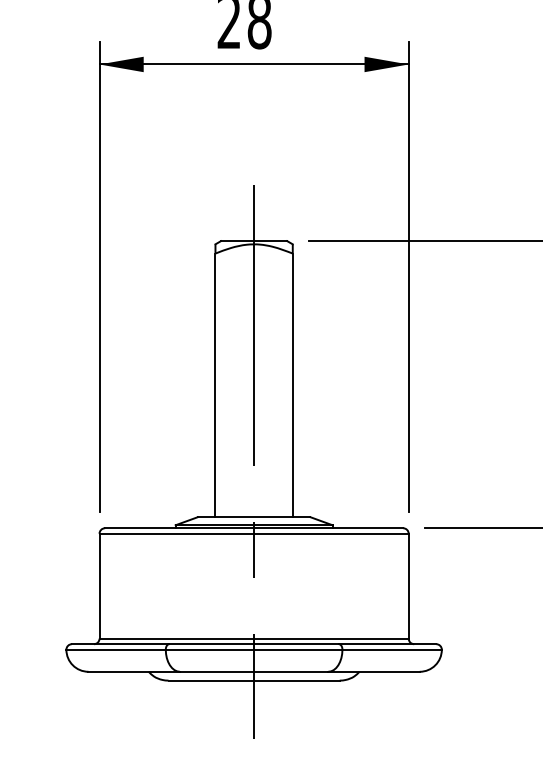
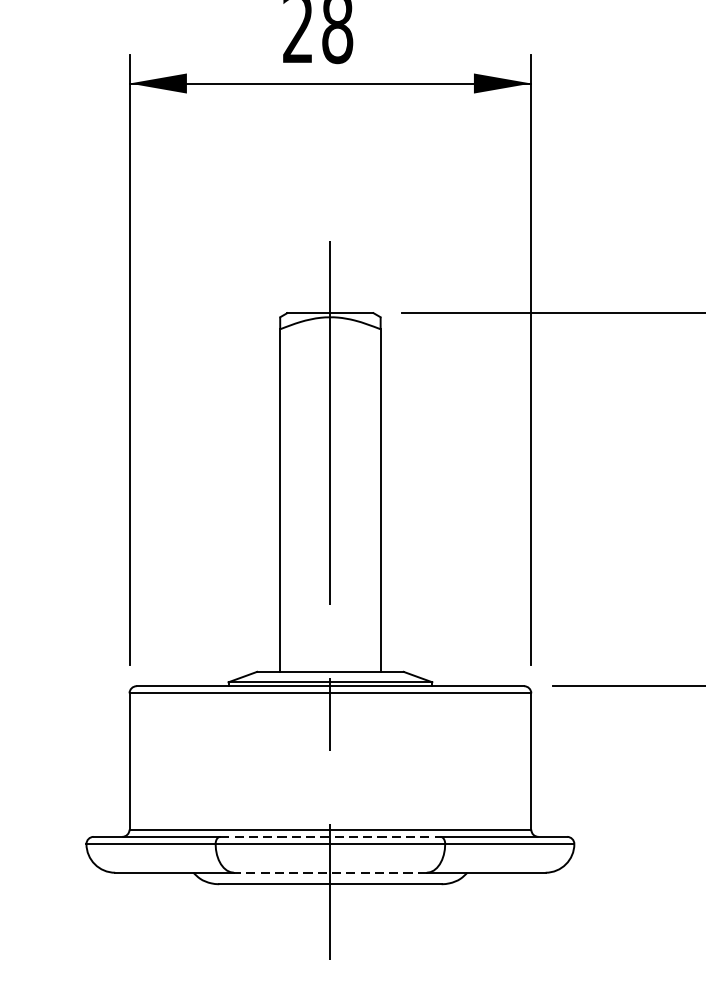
line: (254, 644) -> (330, 837), solid -> dashed
line: (253, 671) -> (329, 872), solid -> dashed

